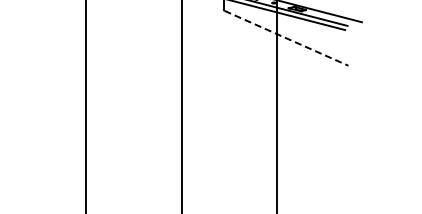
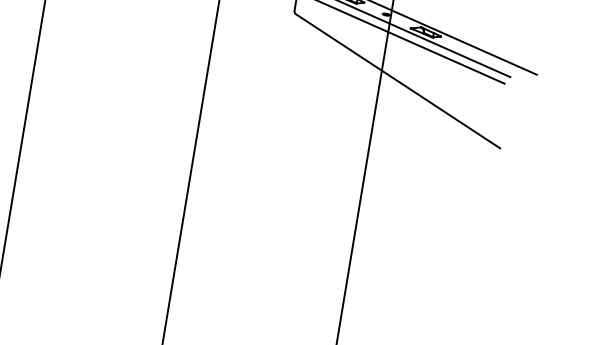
line: (286, 38) -> (397, 81), dashed -> solid

